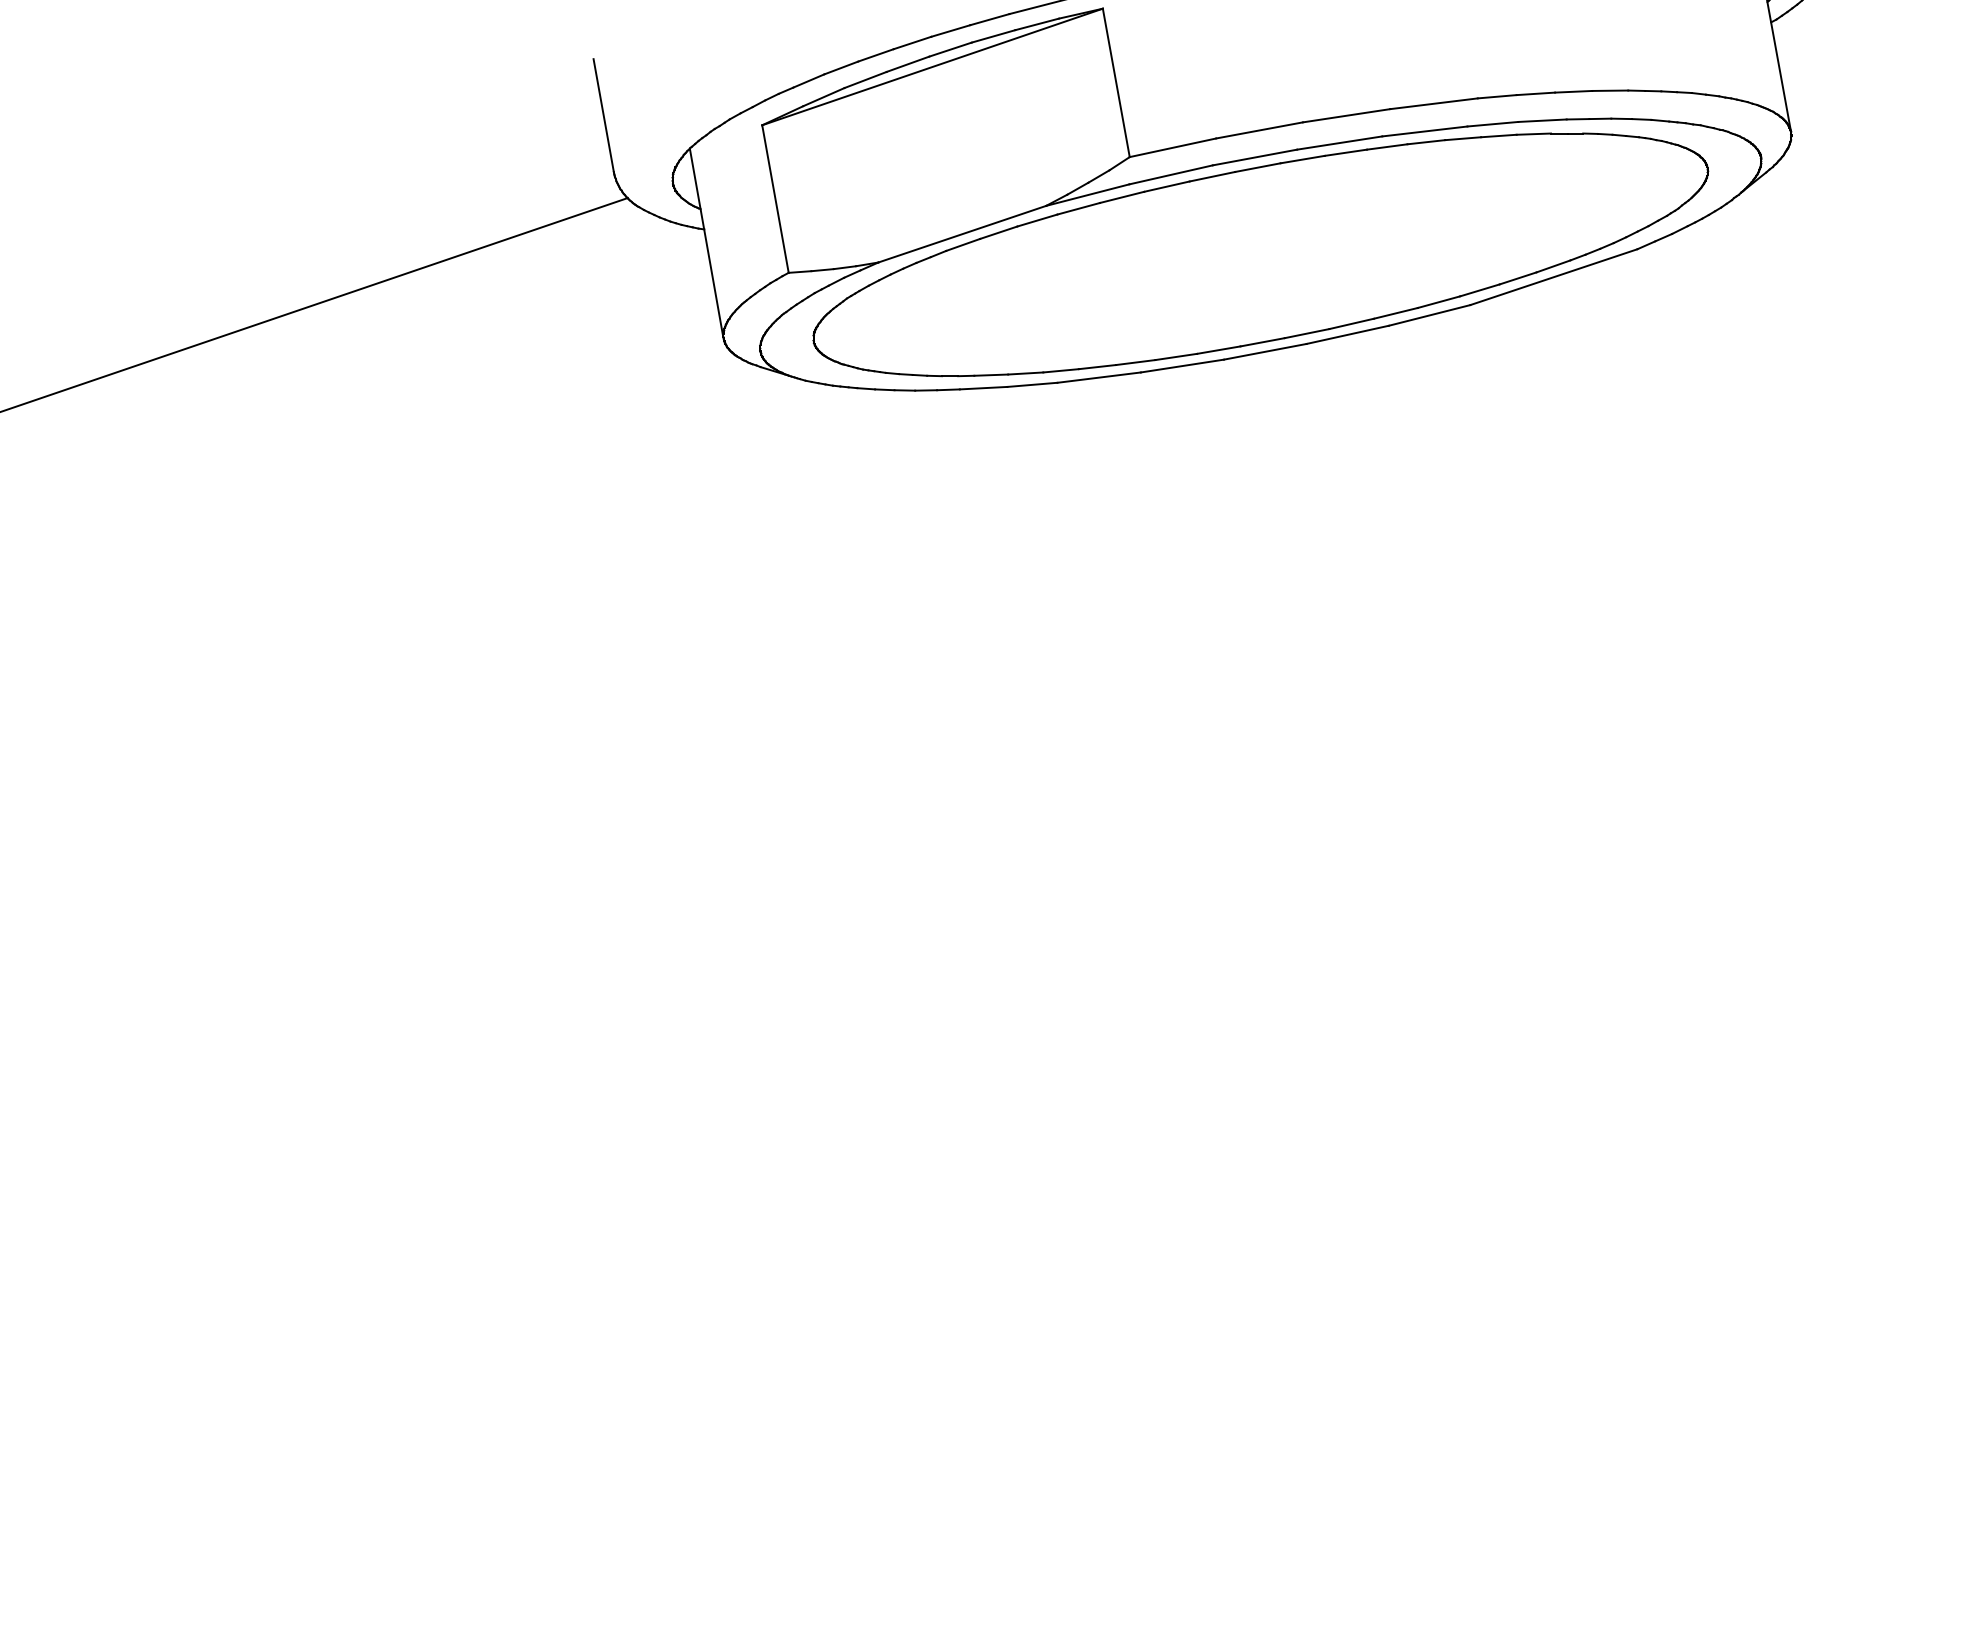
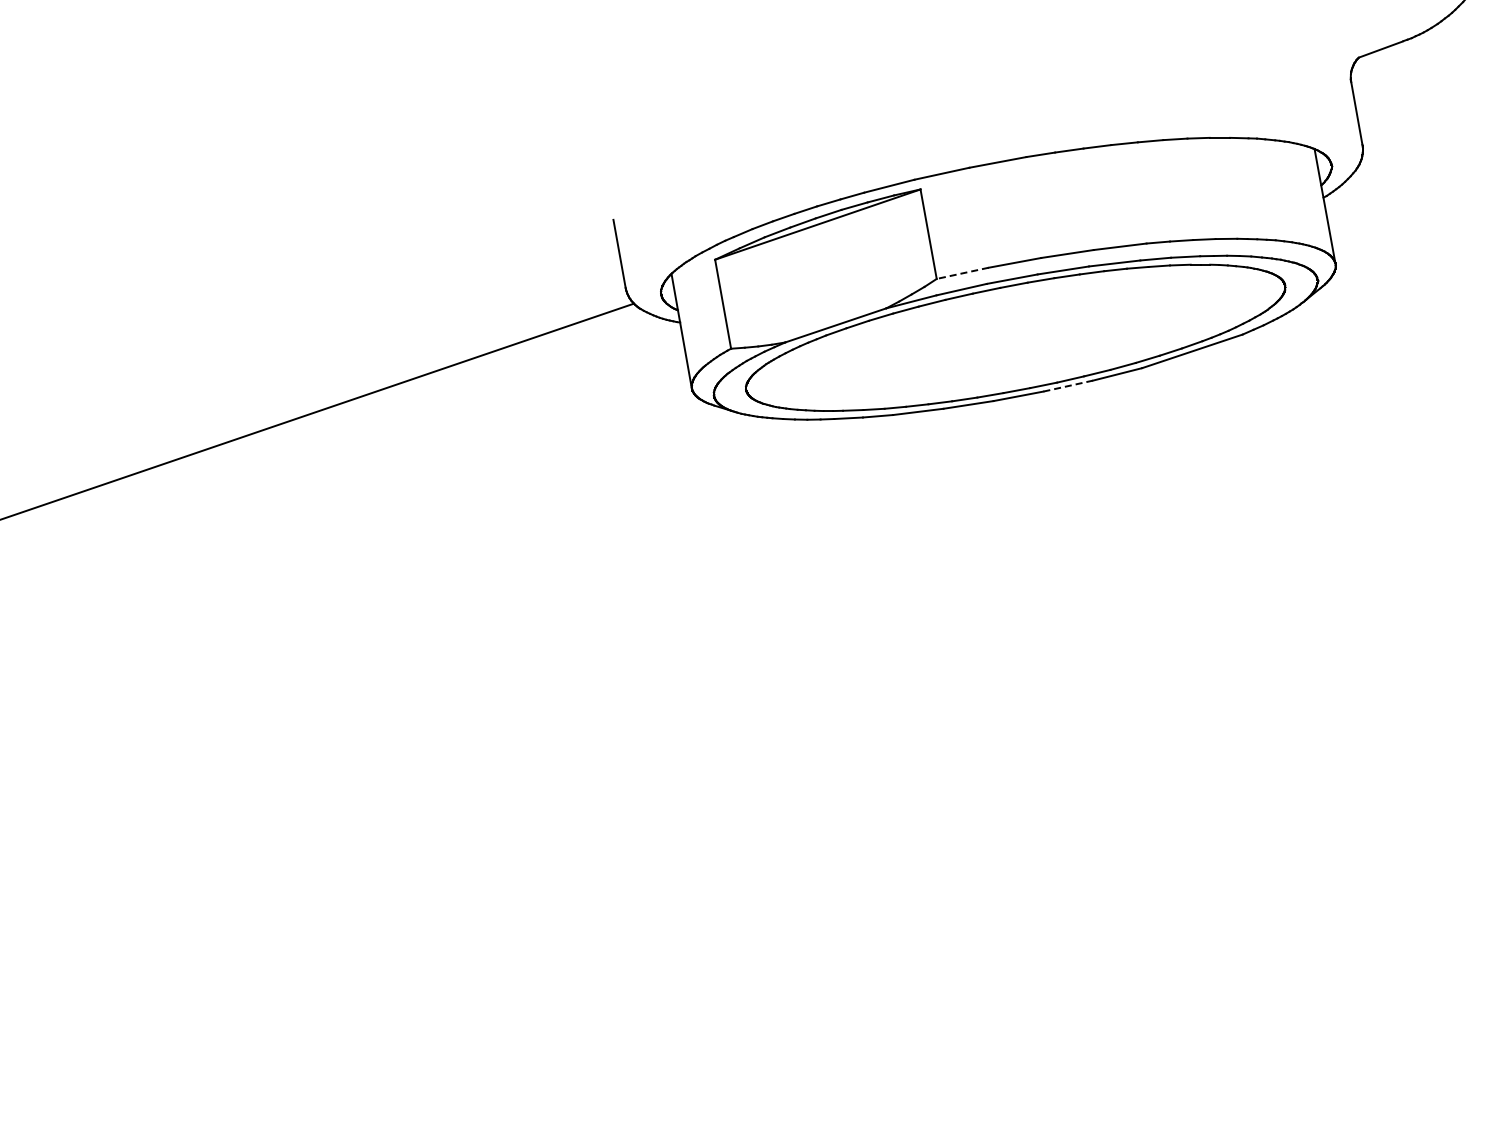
line: (1172, 148) -> (962, 273), solid -> dashed
line: (1348, 335) -> (1068, 386), solid -> dashed

